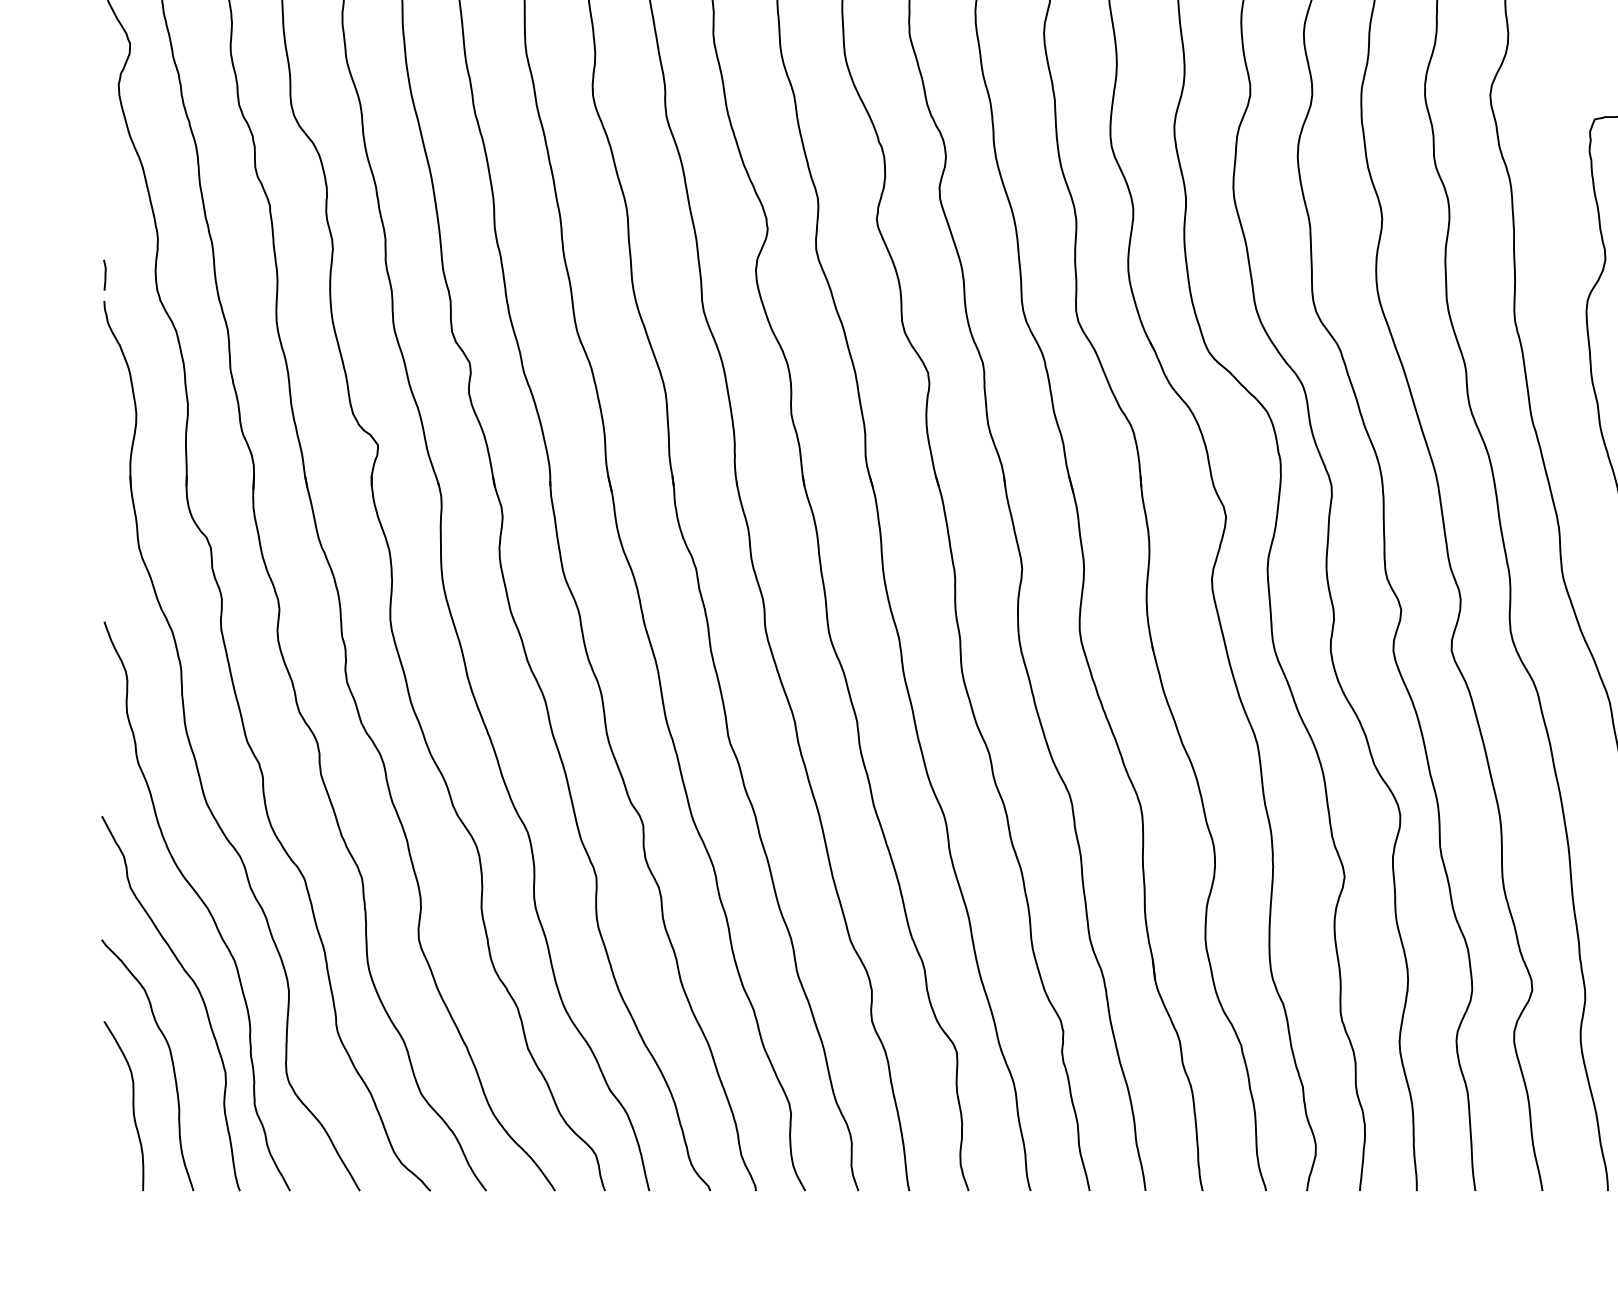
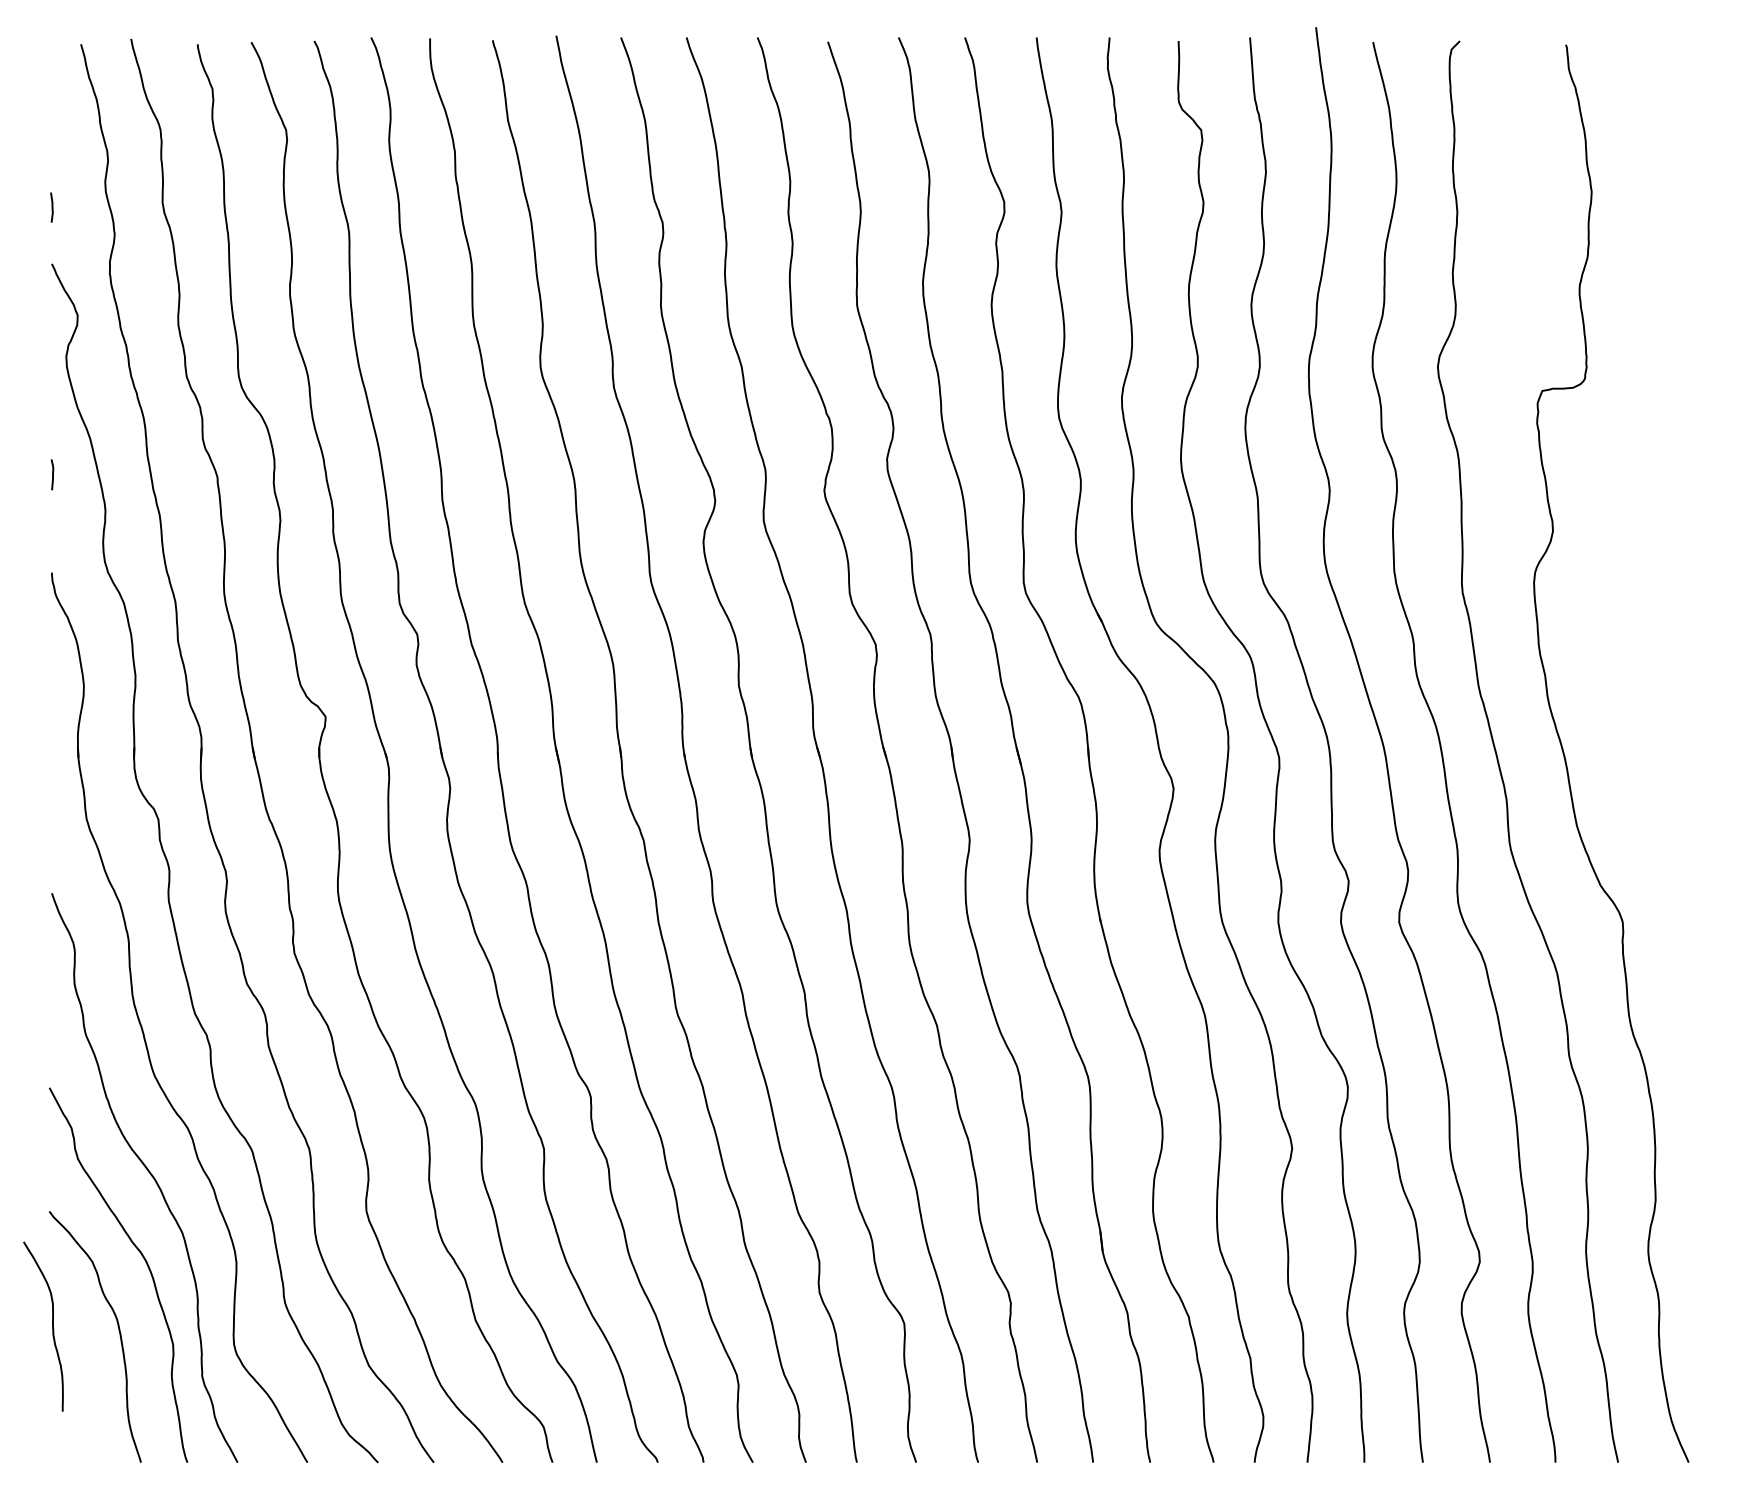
curve: (104, 274) -> (52, 474), moved
curve: (132, 1105) -> (52, 1326), moved

